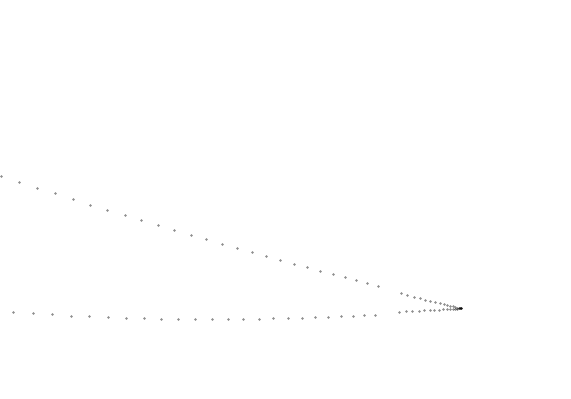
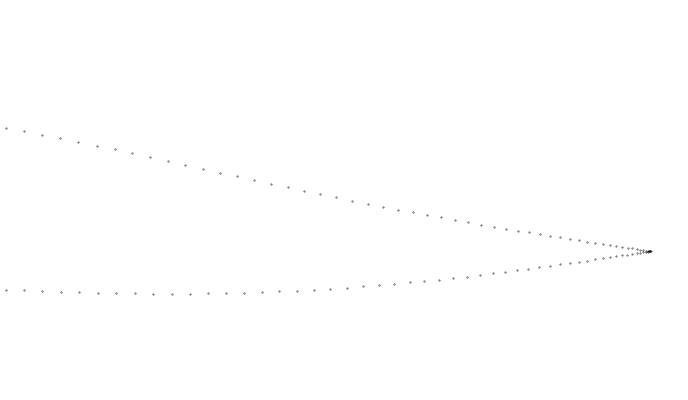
part: (430, 305) -> (610, 251), size x1.43

